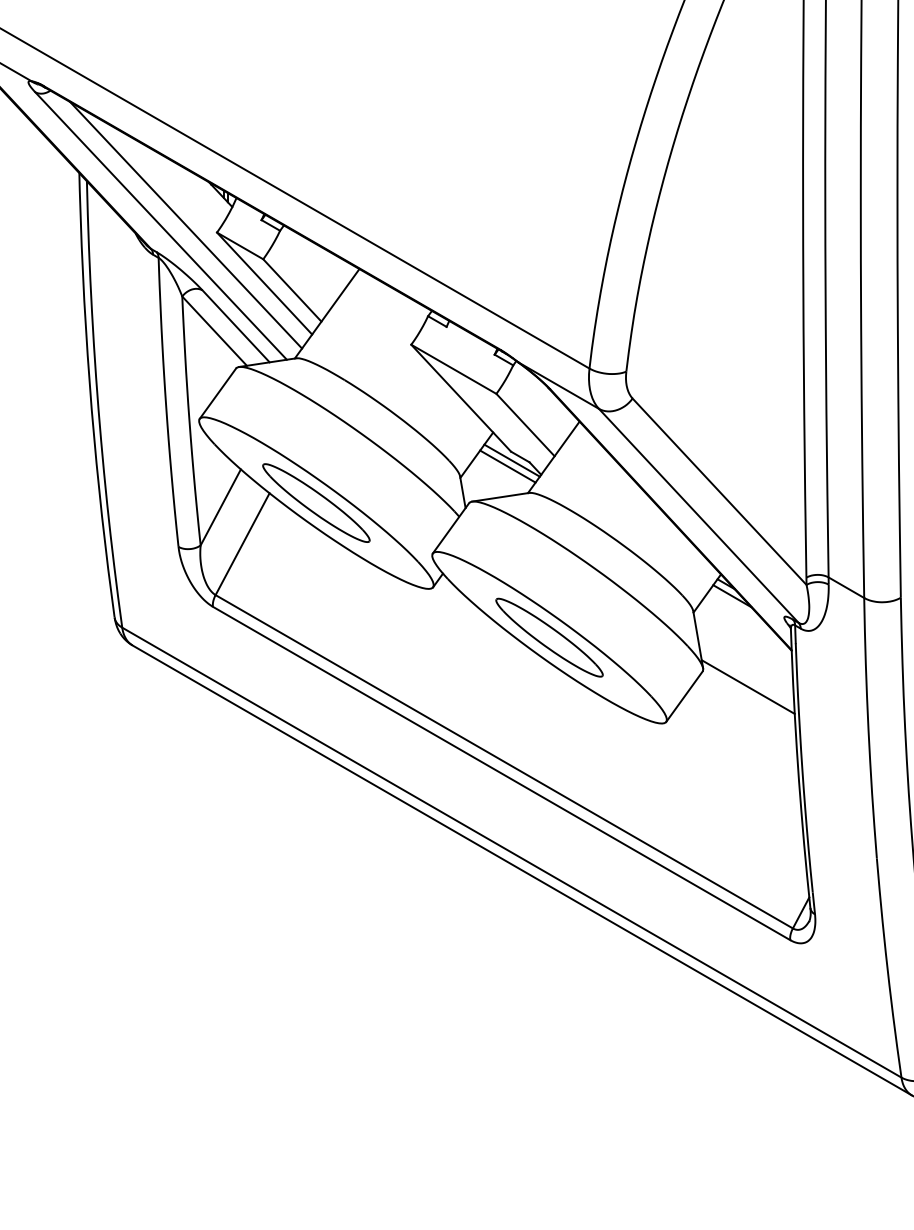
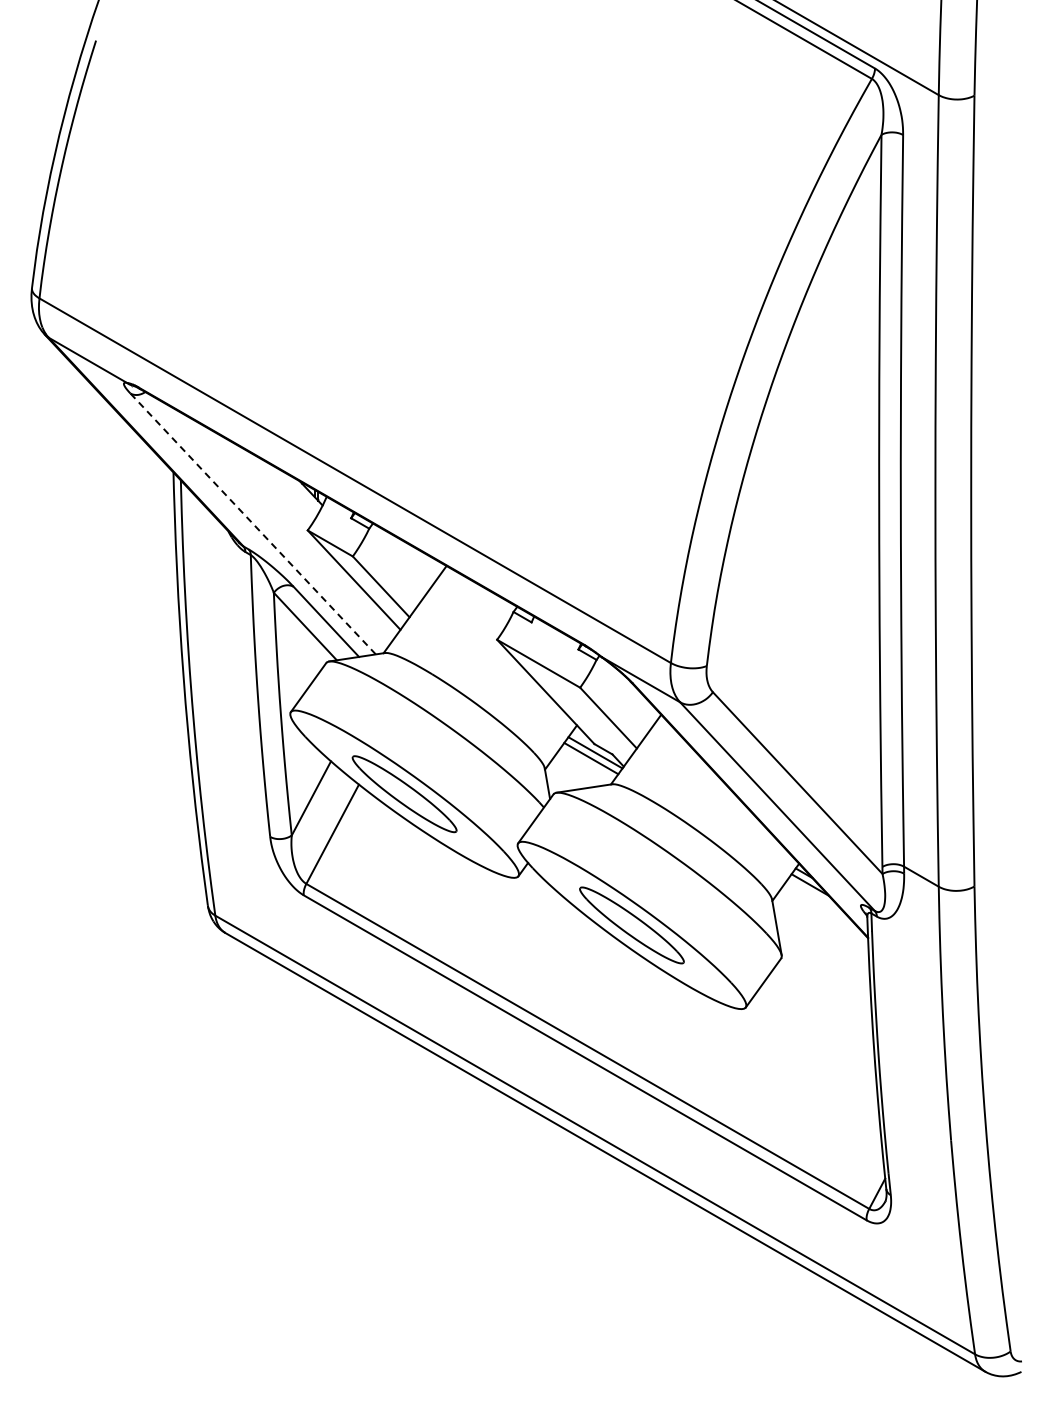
line: (160, 225) -> (252, 523), solid -> dashed
line: (186, 225) -> (277, 523), removed
line: (748, 686) -> (825, 973), removed

